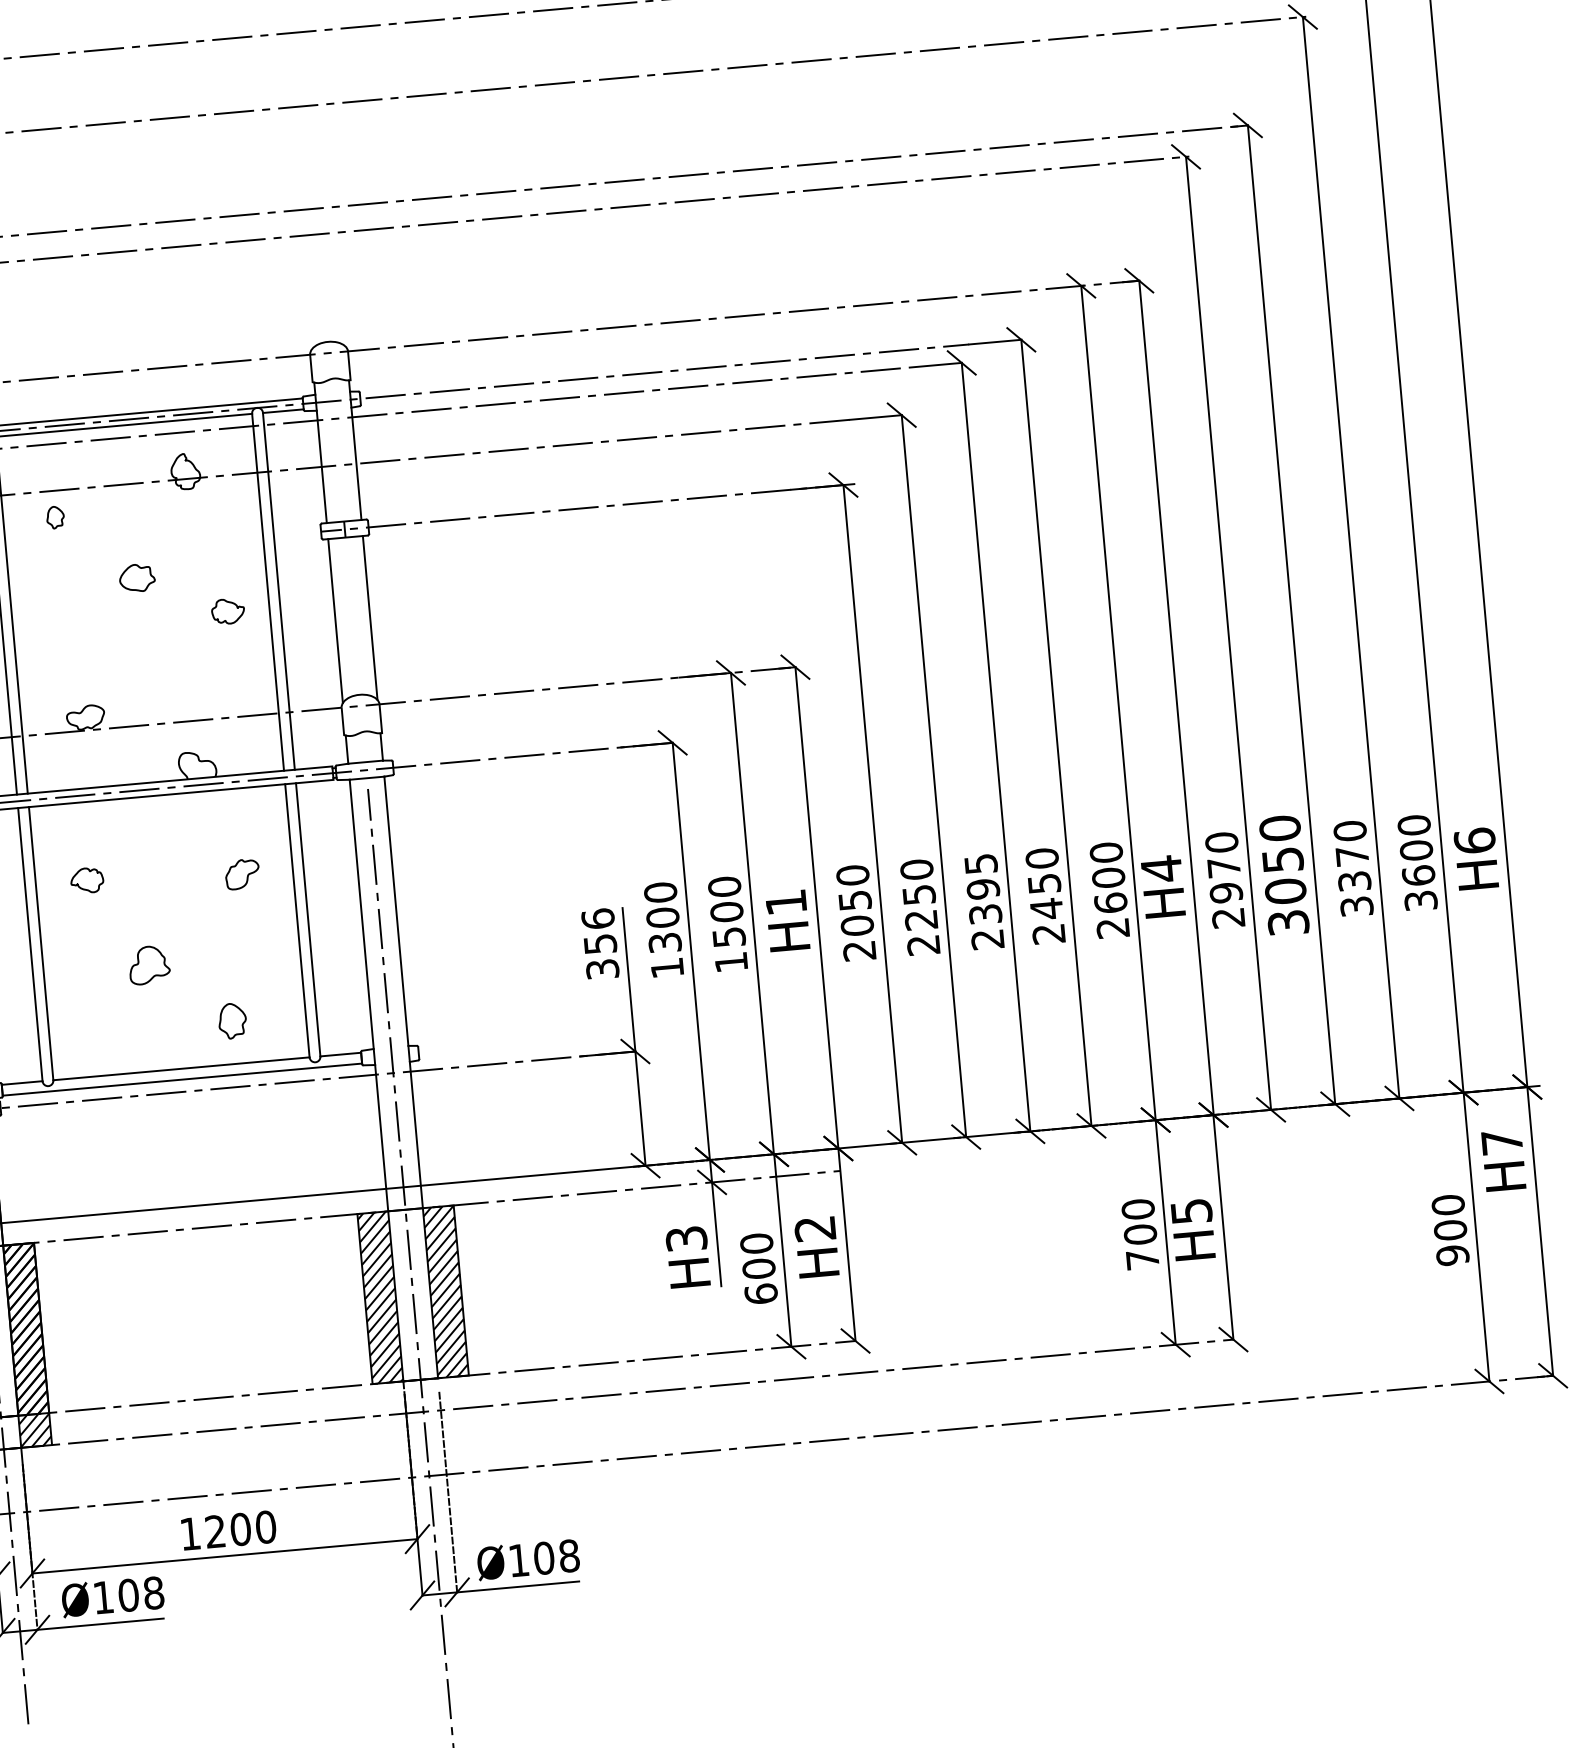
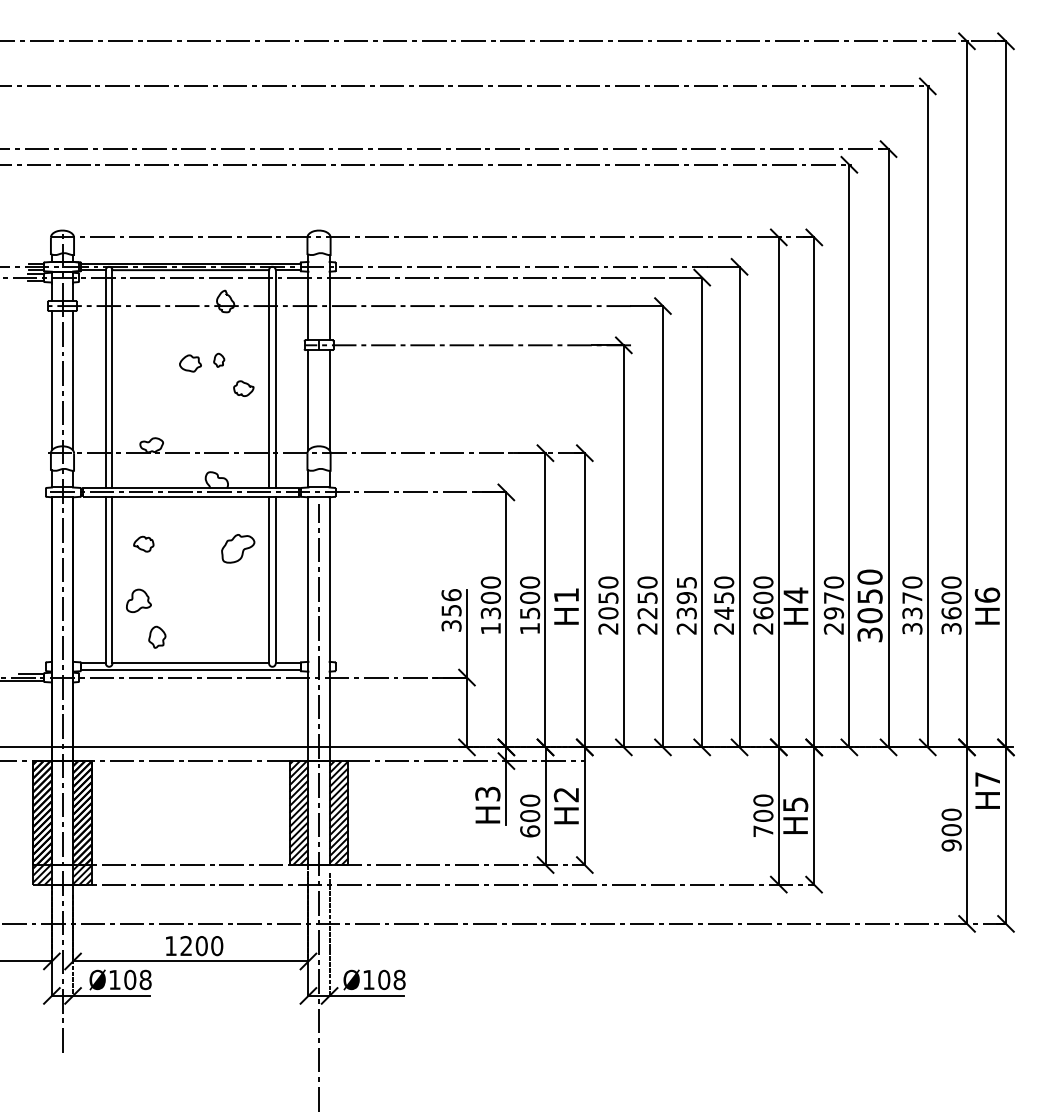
part: (55, 516) -> (219, 359), moved
part: (242, 873) -> (238, 548), size x1.6
part: (148, 964) -> (138, 600), moved
part: (232, 1019) -> (157, 636), moved

